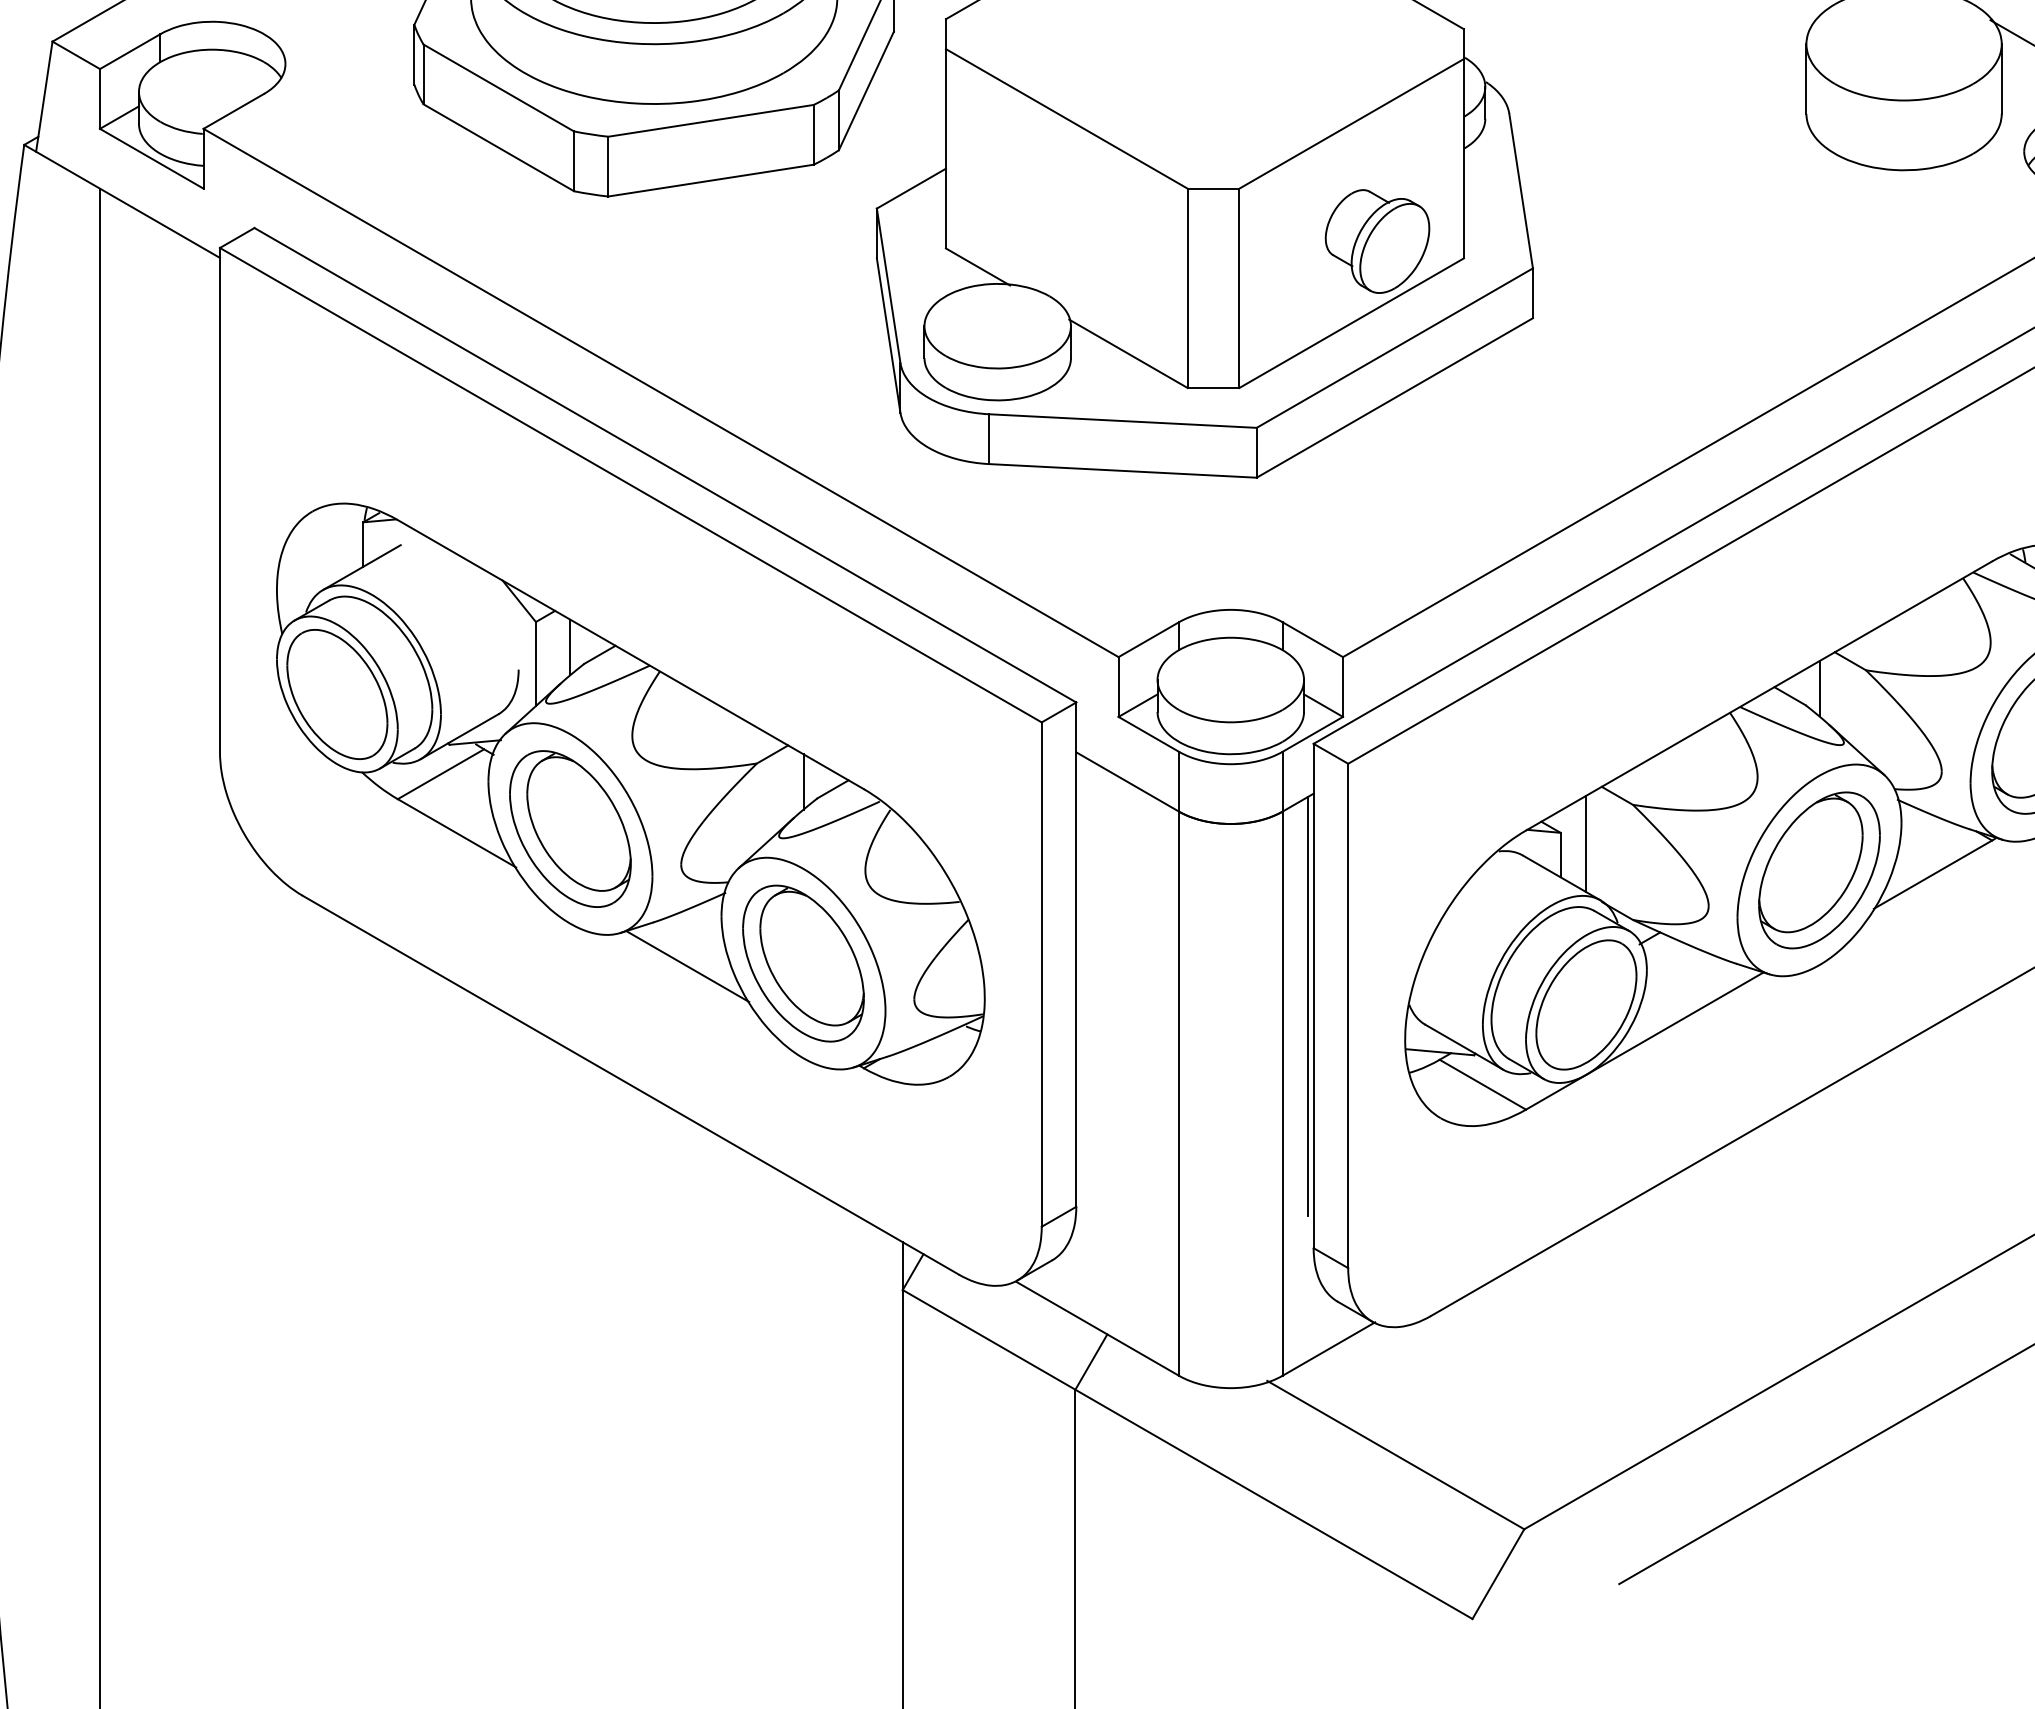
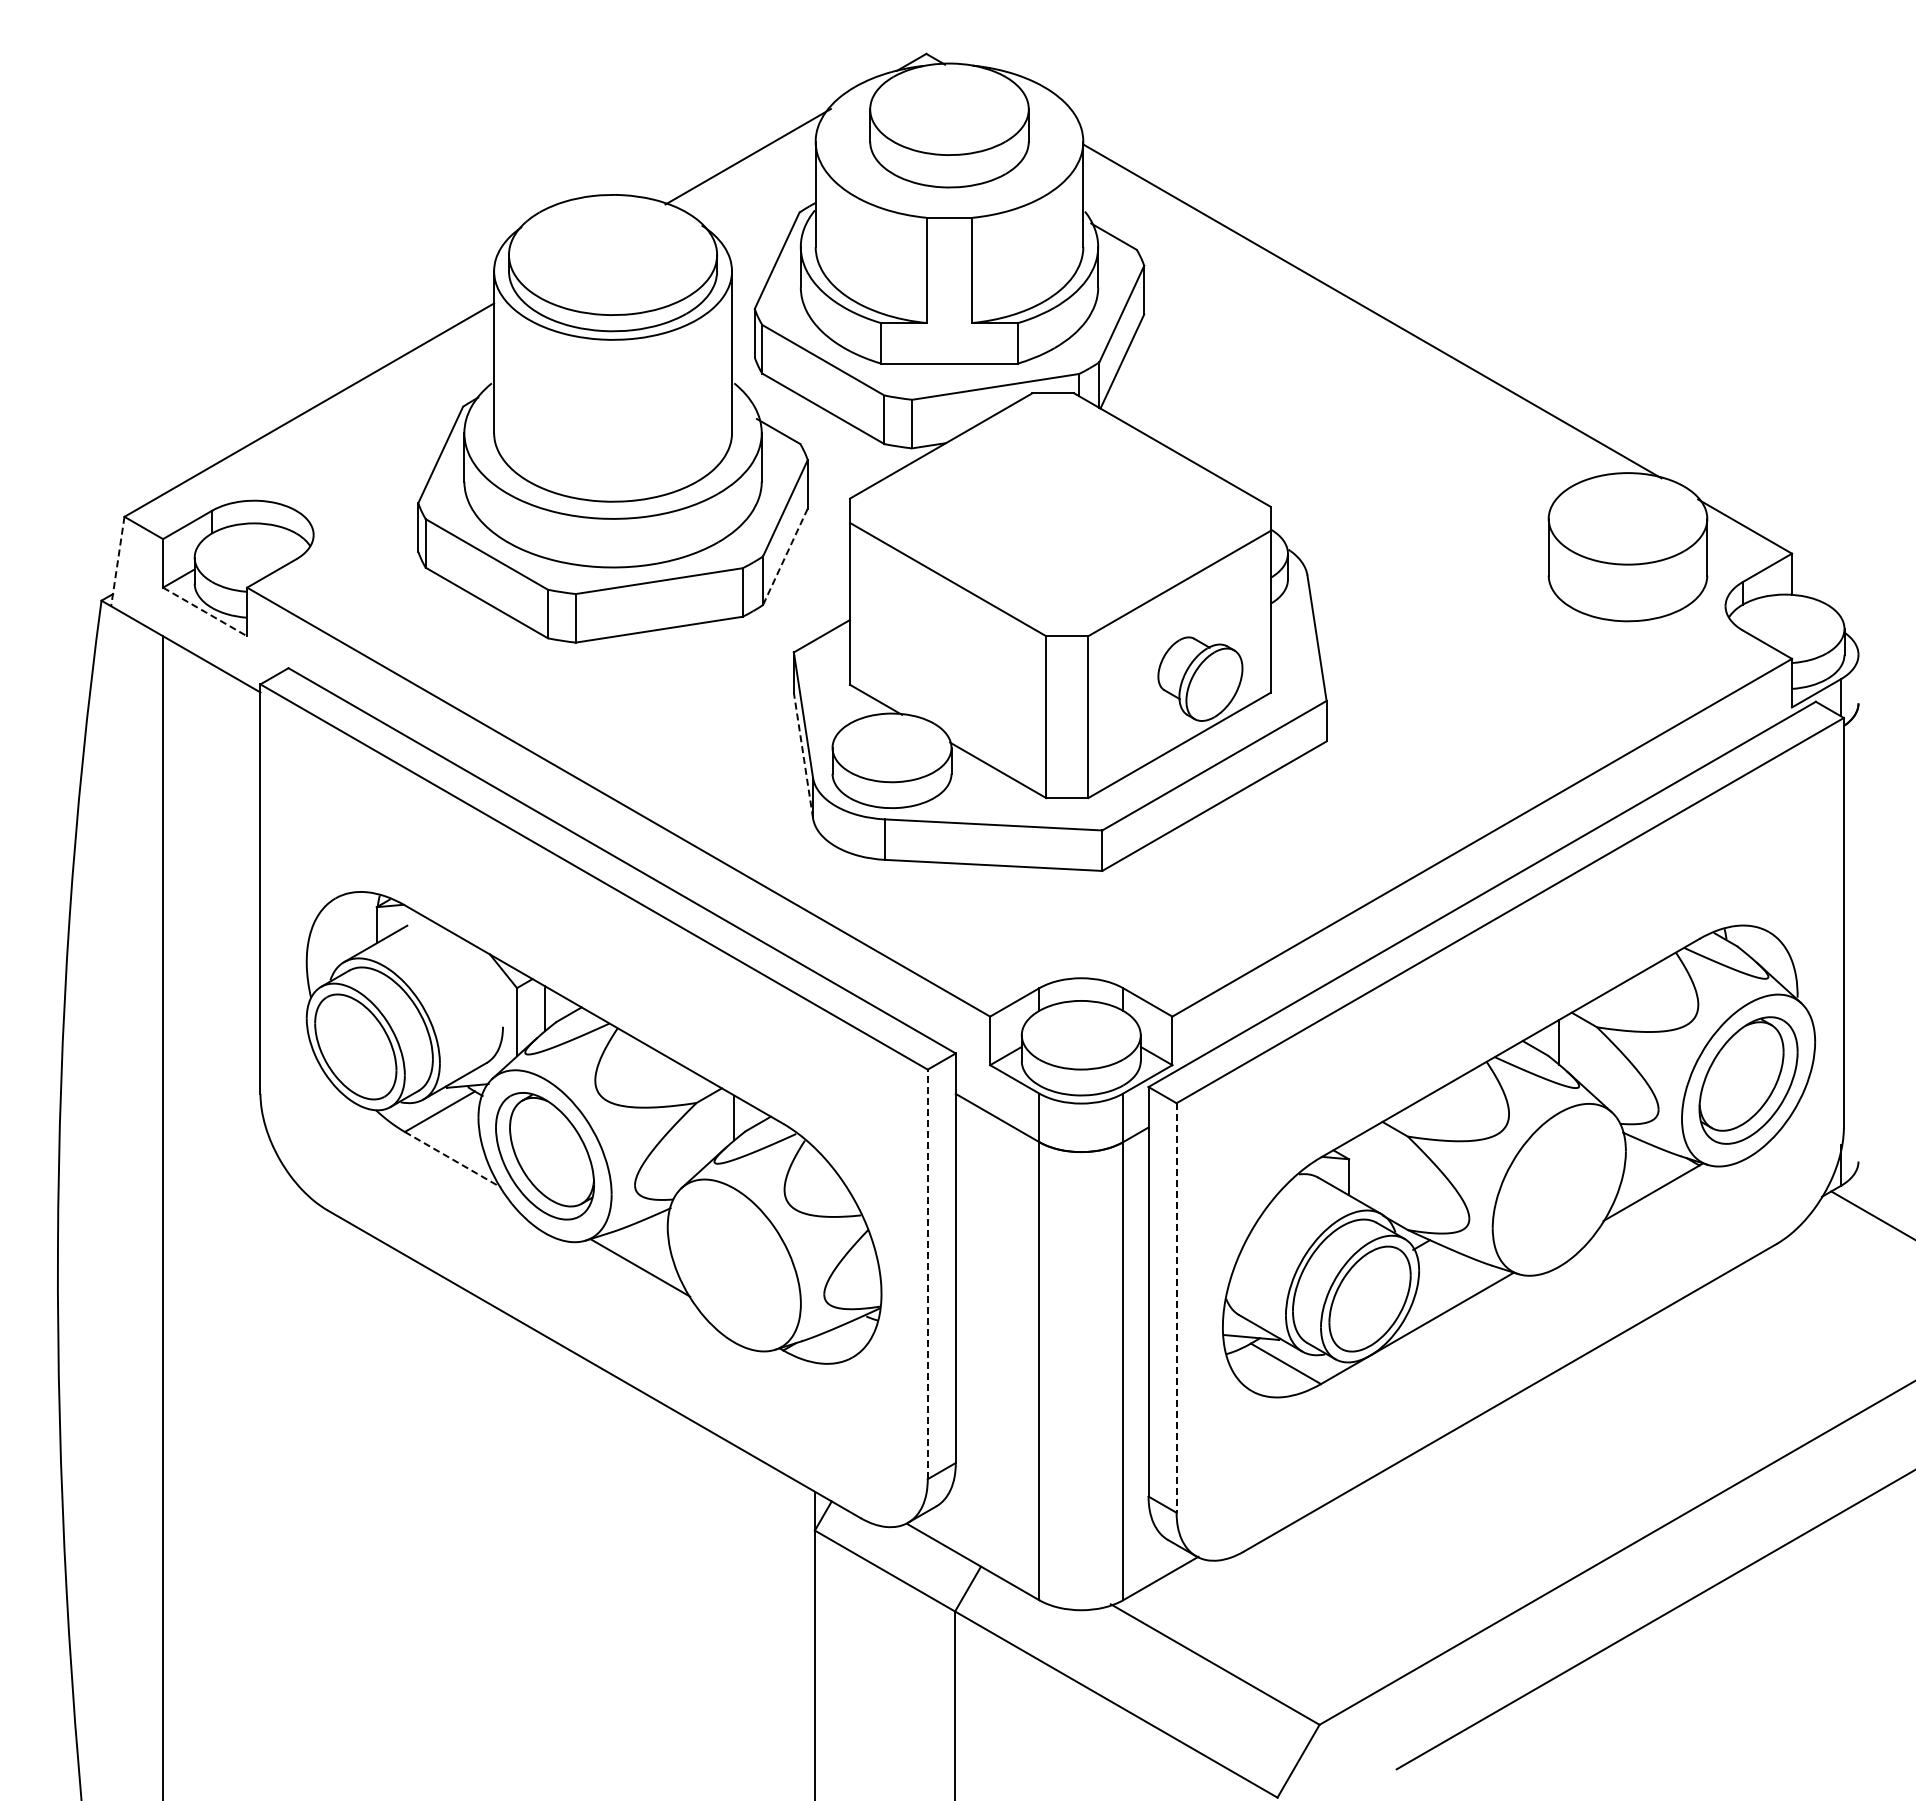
line: (866, 91) -> (785, 557), solid -> dashed
line: (43, 97) -> (117, 562), solid -> dashed
line: (152, 158) -> (205, 611), solid -> dashed
line: (888, 335) -> (803, 755), solid -> dashed
line: (457, 833) -> (453, 1159), solid -> dashed
line: (1586, 844) -> (1370, 1168), removed
part: (1819, 870) -> (1559, 1189), removed
part: (803, 963) -> (734, 1265), removed
line: (1041, 974) -> (927, 1274), solid -> dashed
line: (1307, 1006) -> (1143, 1300), removed
line: (1348, 1016) -> (1176, 1308), solid -> dashed

